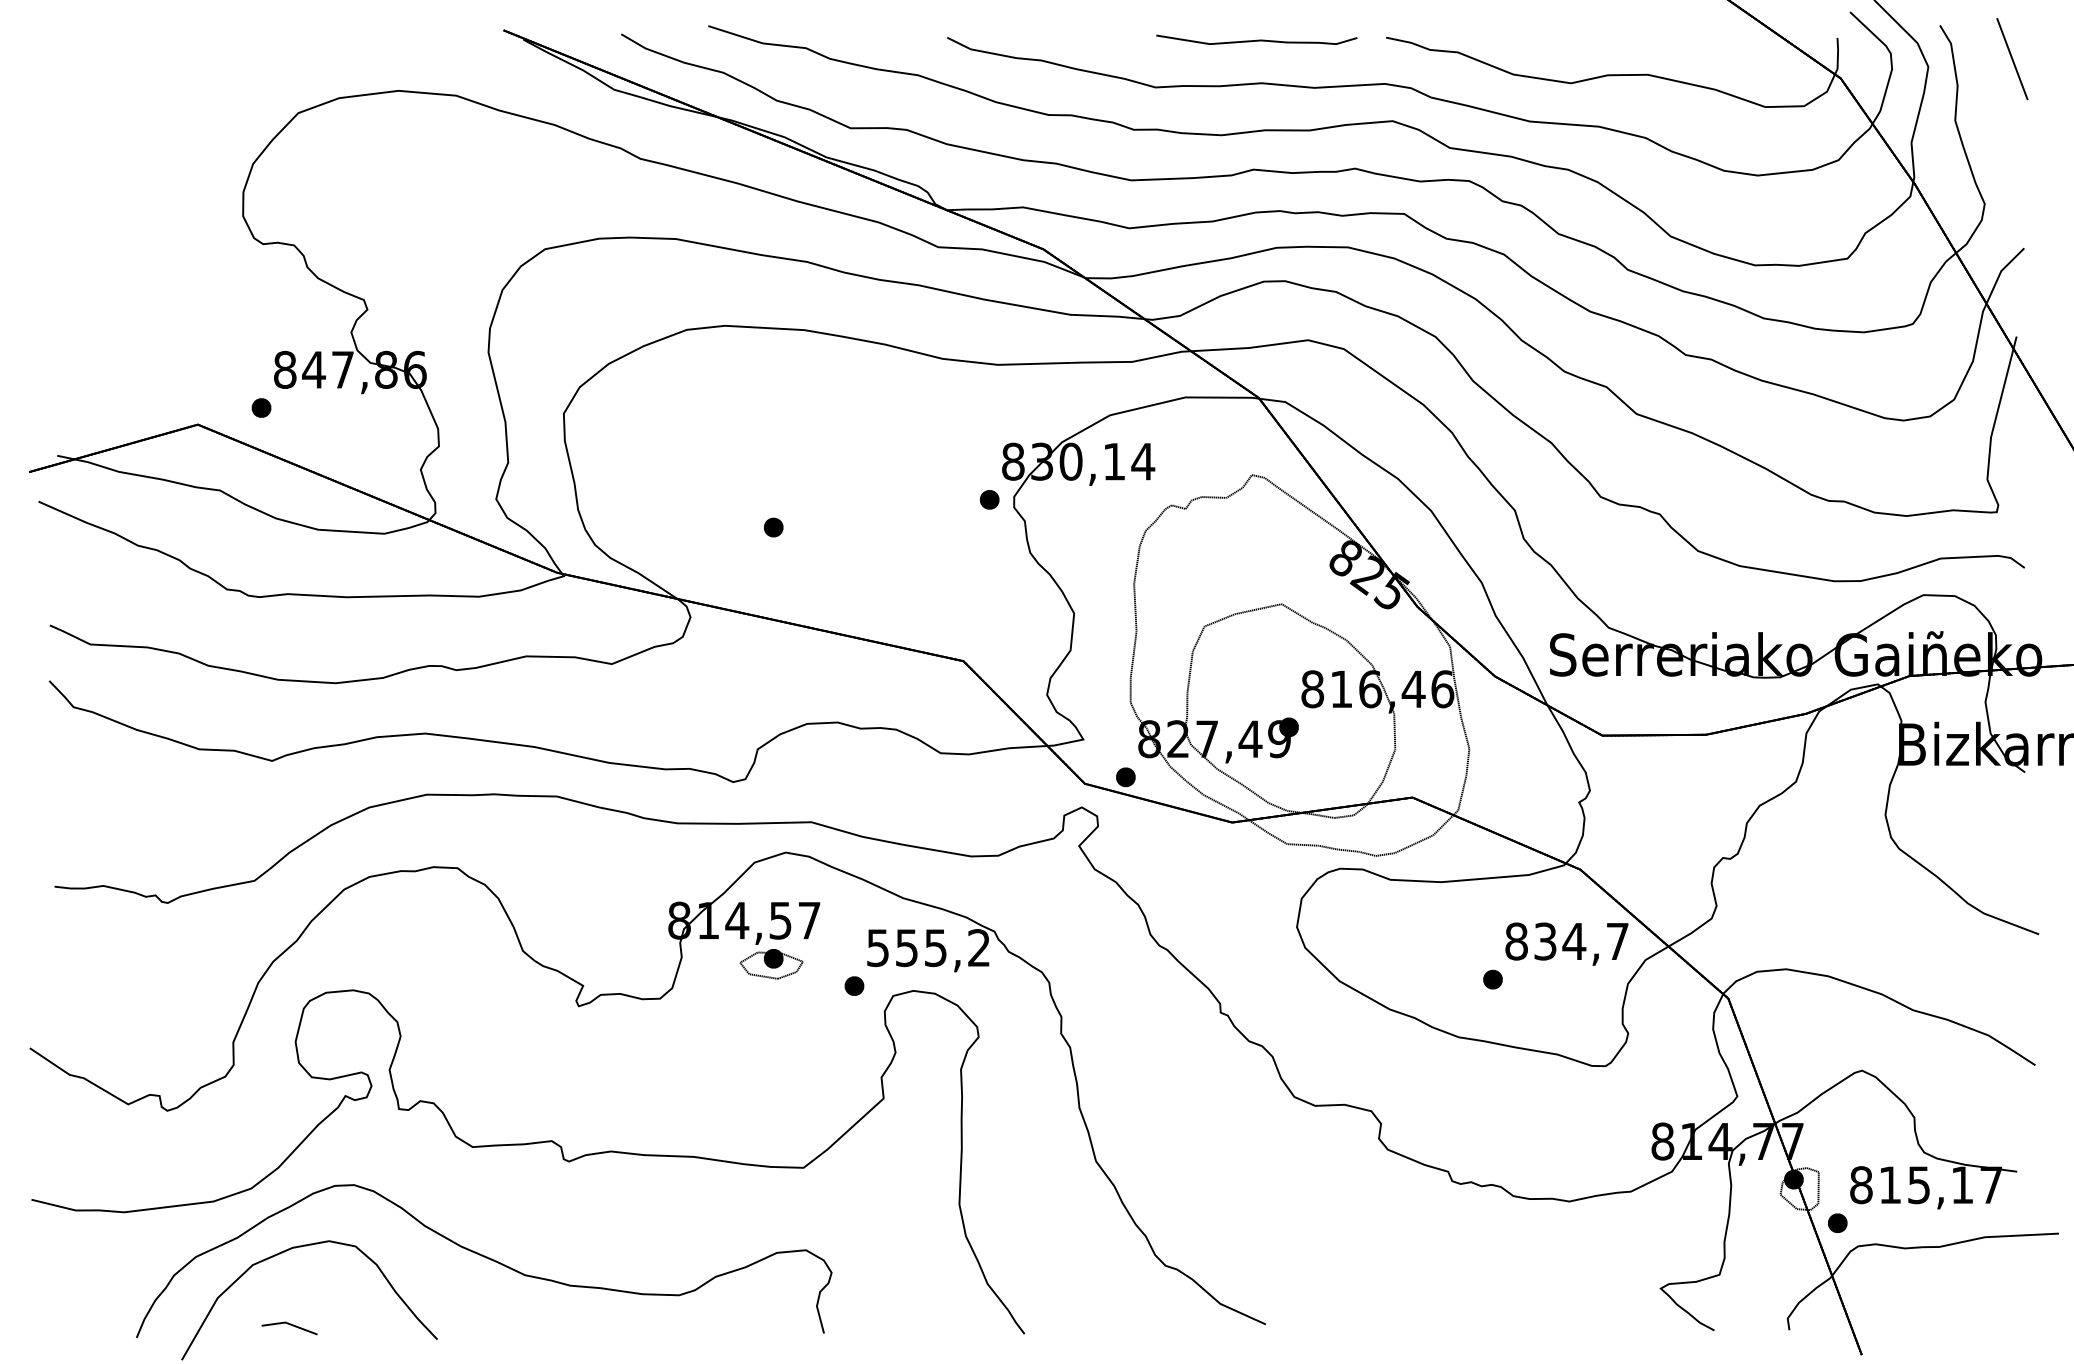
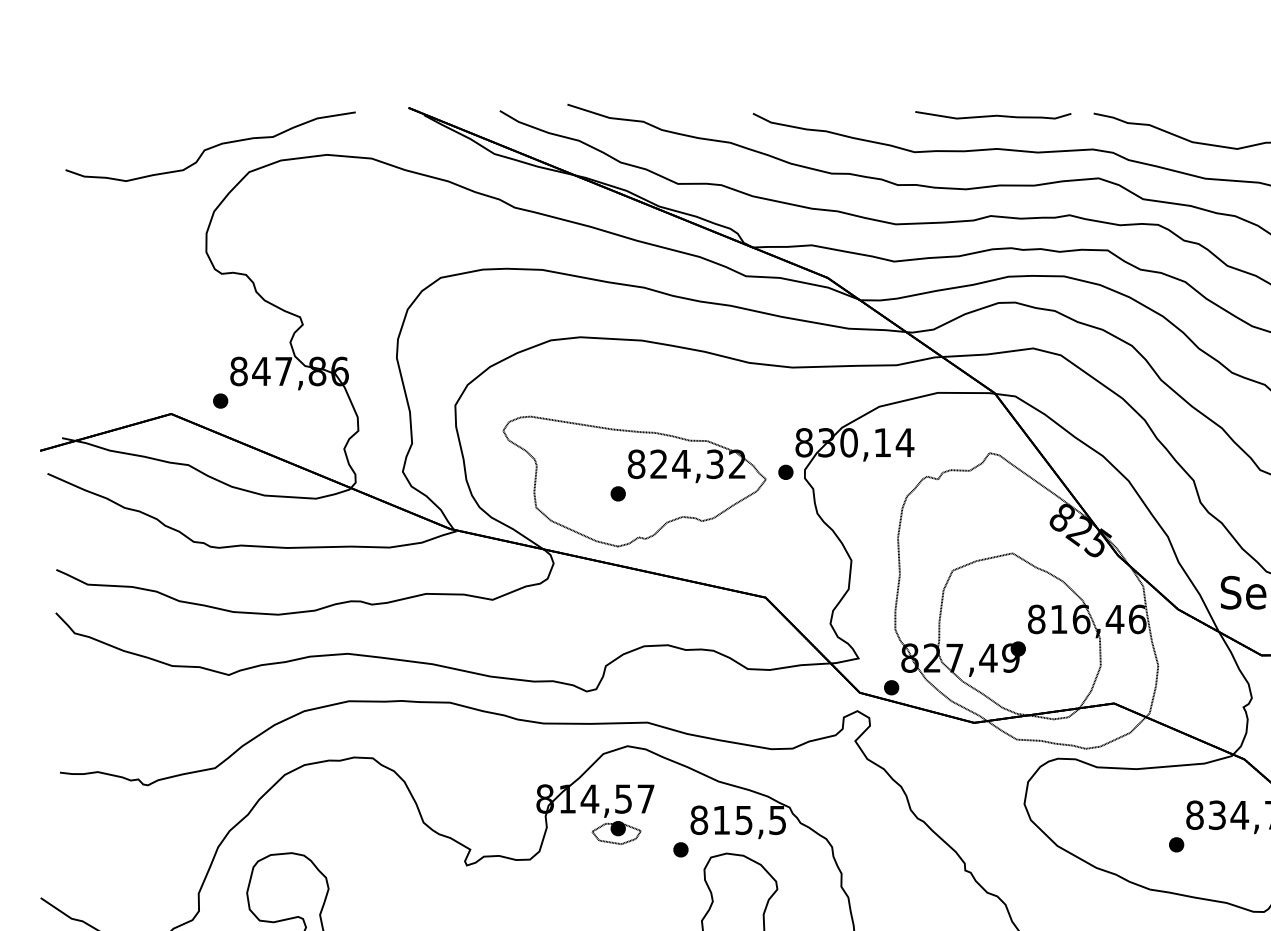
curve: (249, 80) -> (211, 146), added
part: (794, 511) -> (634, 481), added
text: (927, 948) -> (737, 820), 555,2 -> 815,5

